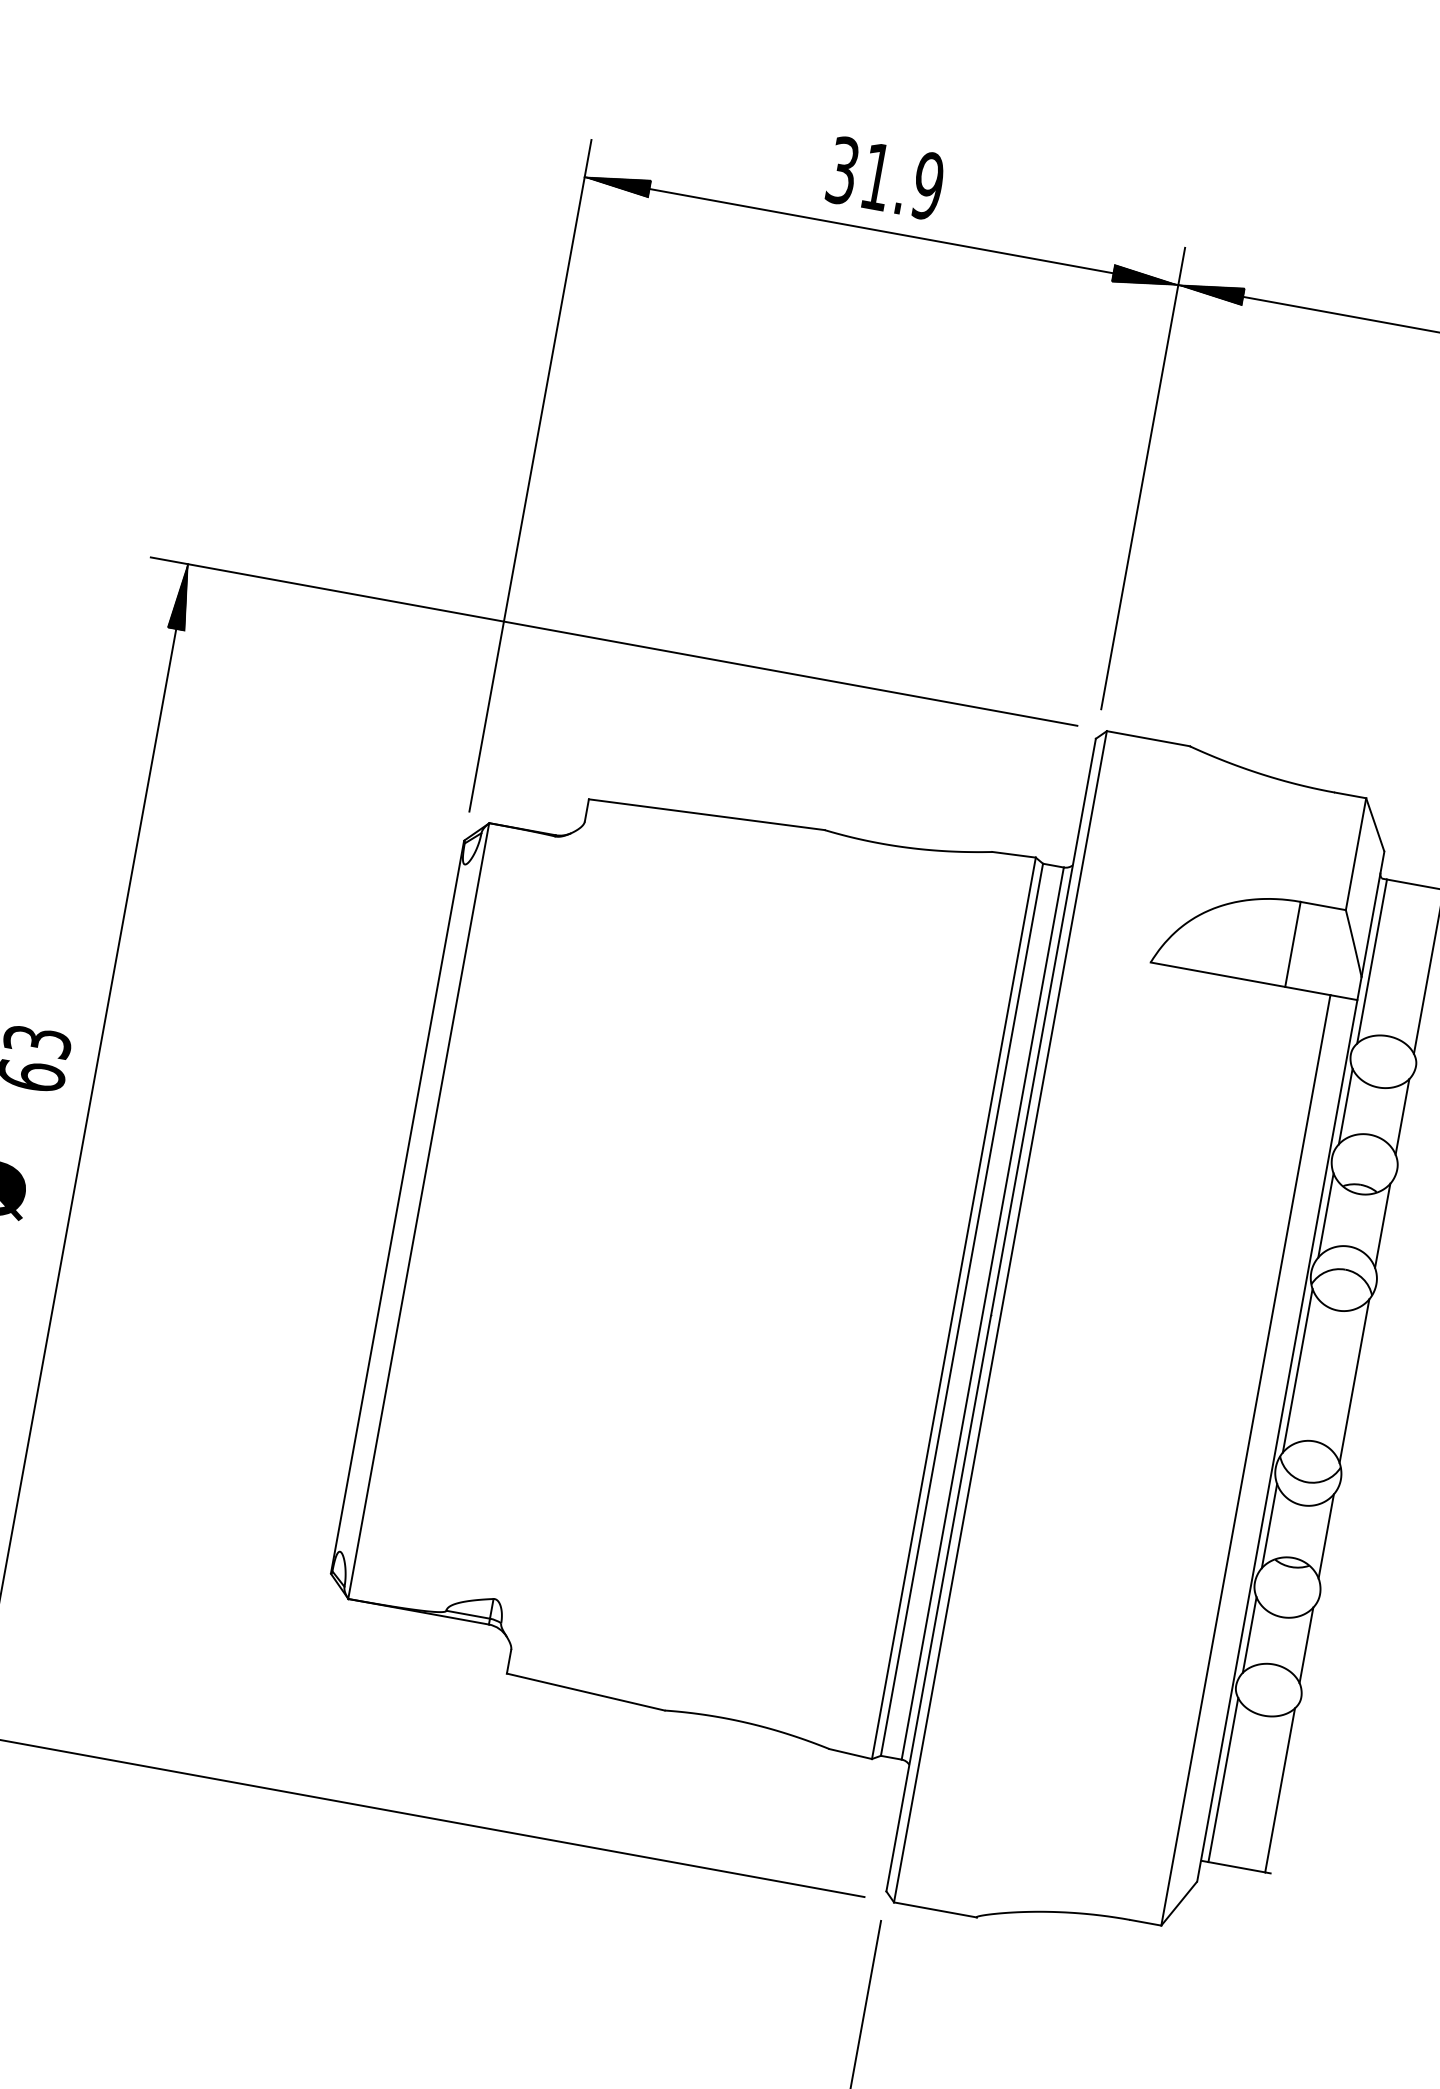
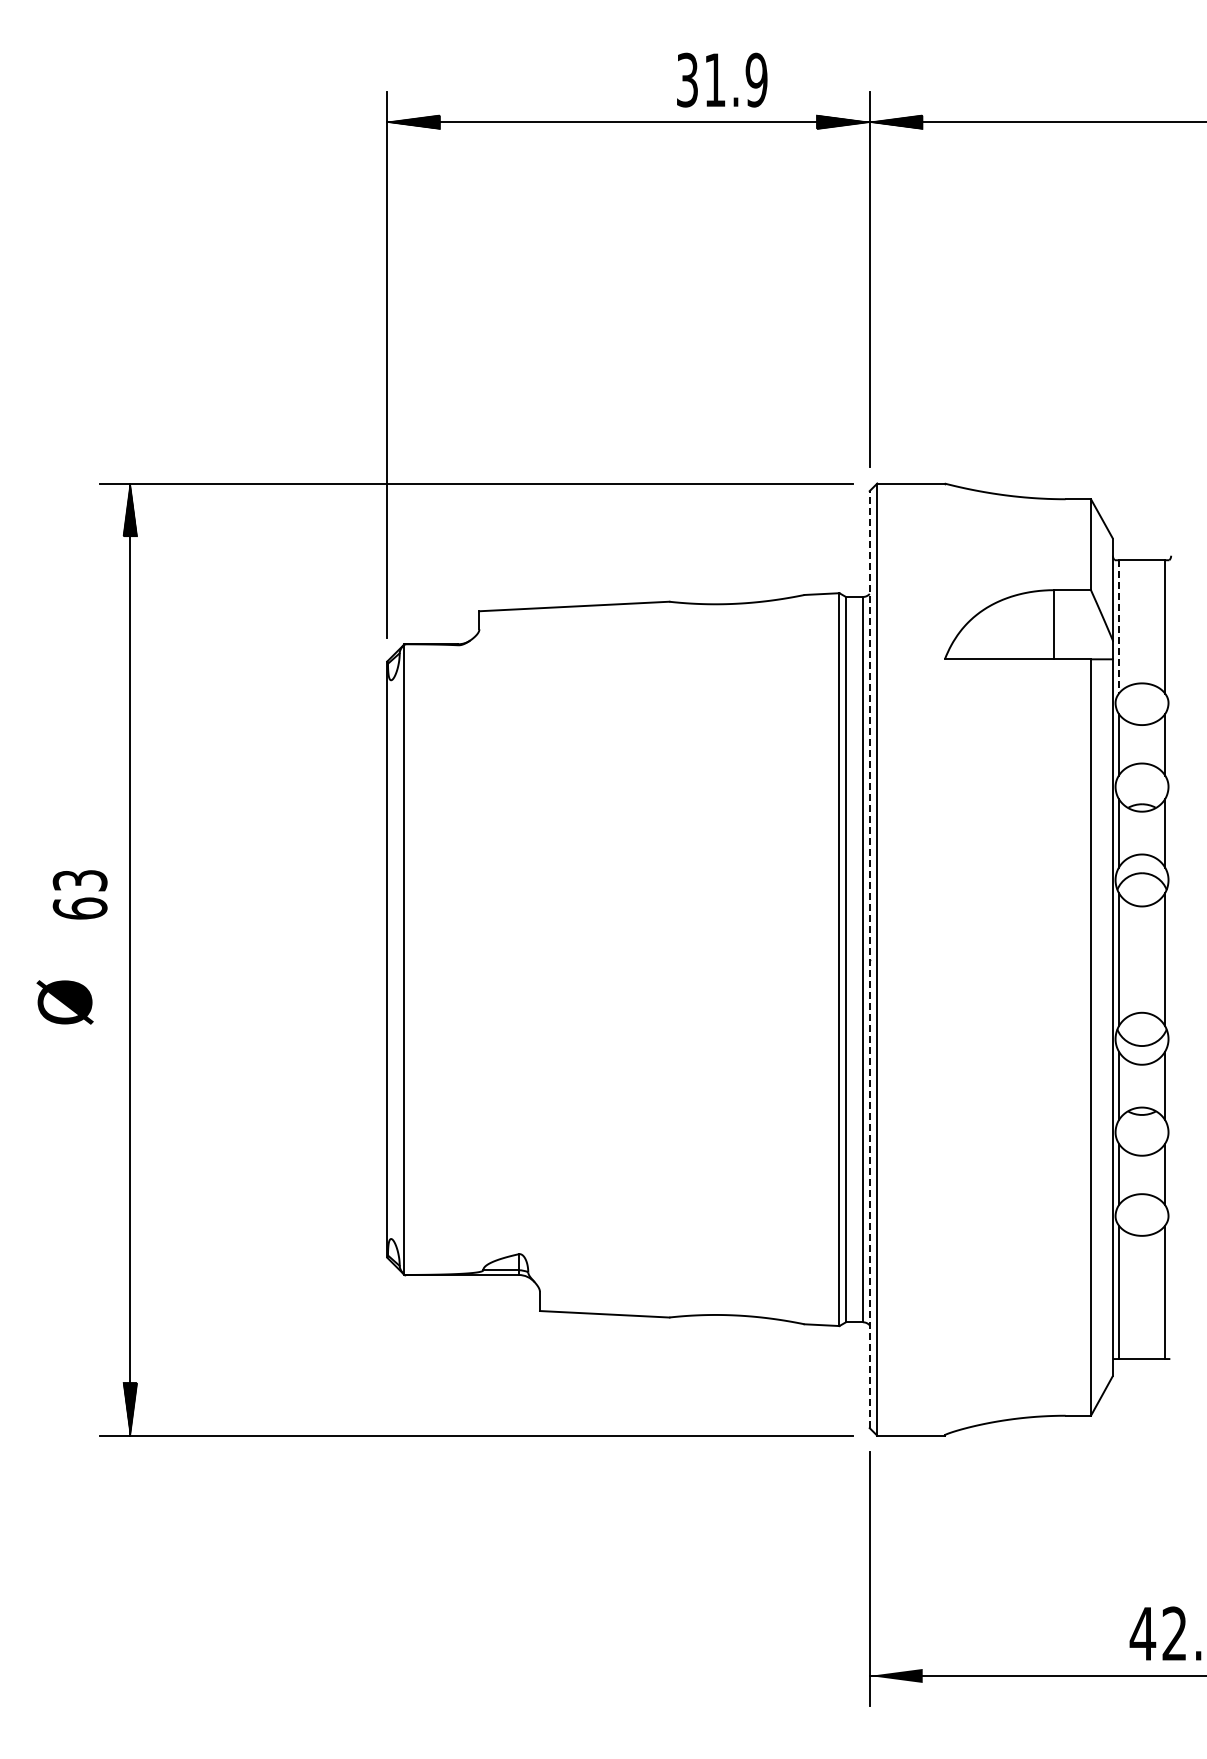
text: (886, 177) -> (722, 79), moved
line: (1371, 960) -> (1118, 626), solid -> dashed
line: (990, 1314) -> (869, 959), solid -> dashed

